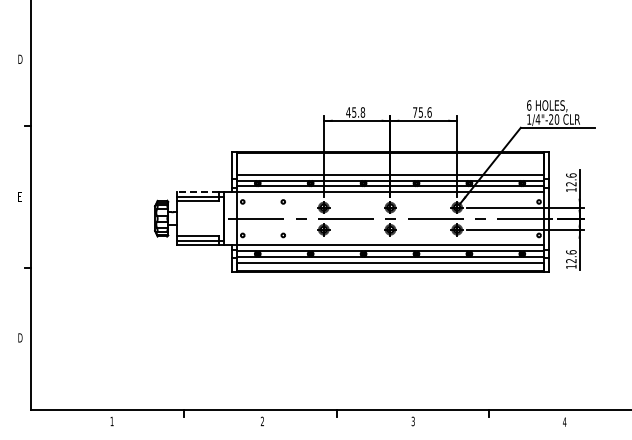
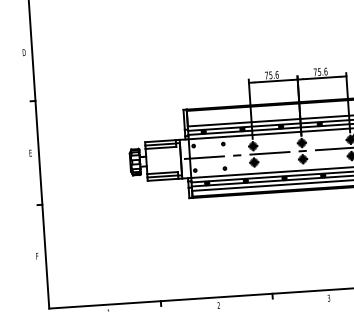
text: (355, 112) -> (271, 75), 45.8 -> 75.6
line: (198, 192) -> (160, 141), dashed -> solid
text: (20, 337) -> (37, 255), D -> F

